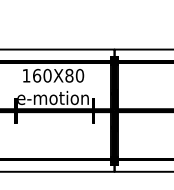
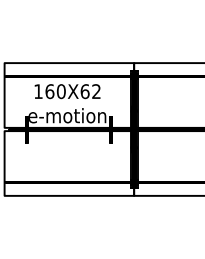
text: (74, 75) -> (90, 91), 160X80 -> 160X62

